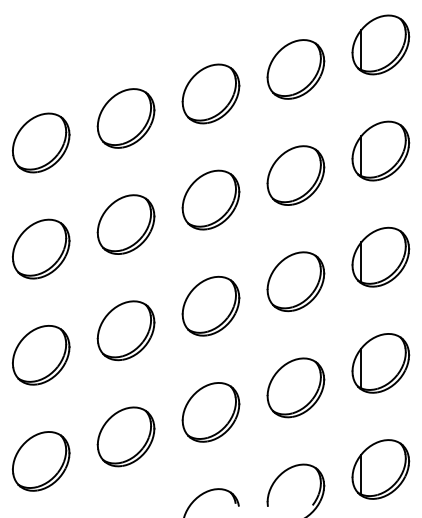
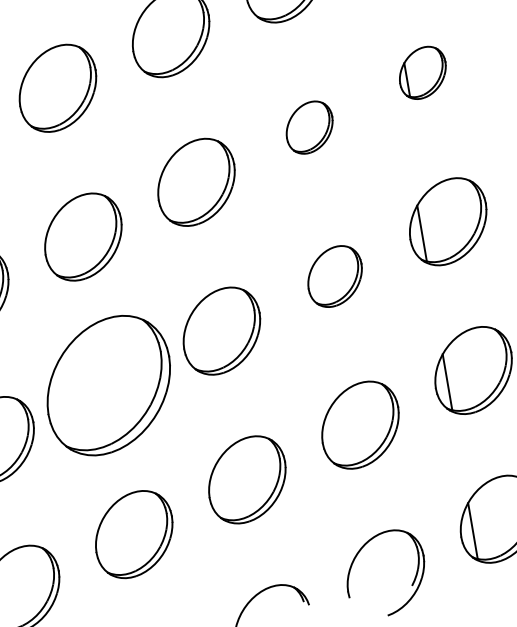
part: (380, 150) -> (422, 72), size x0.6
part: (295, 175) -> (309, 127), size x0.6
part: (295, 281) -> (334, 276), size x0.7
part: (125, 330) -> (107, 385), size x1.6

